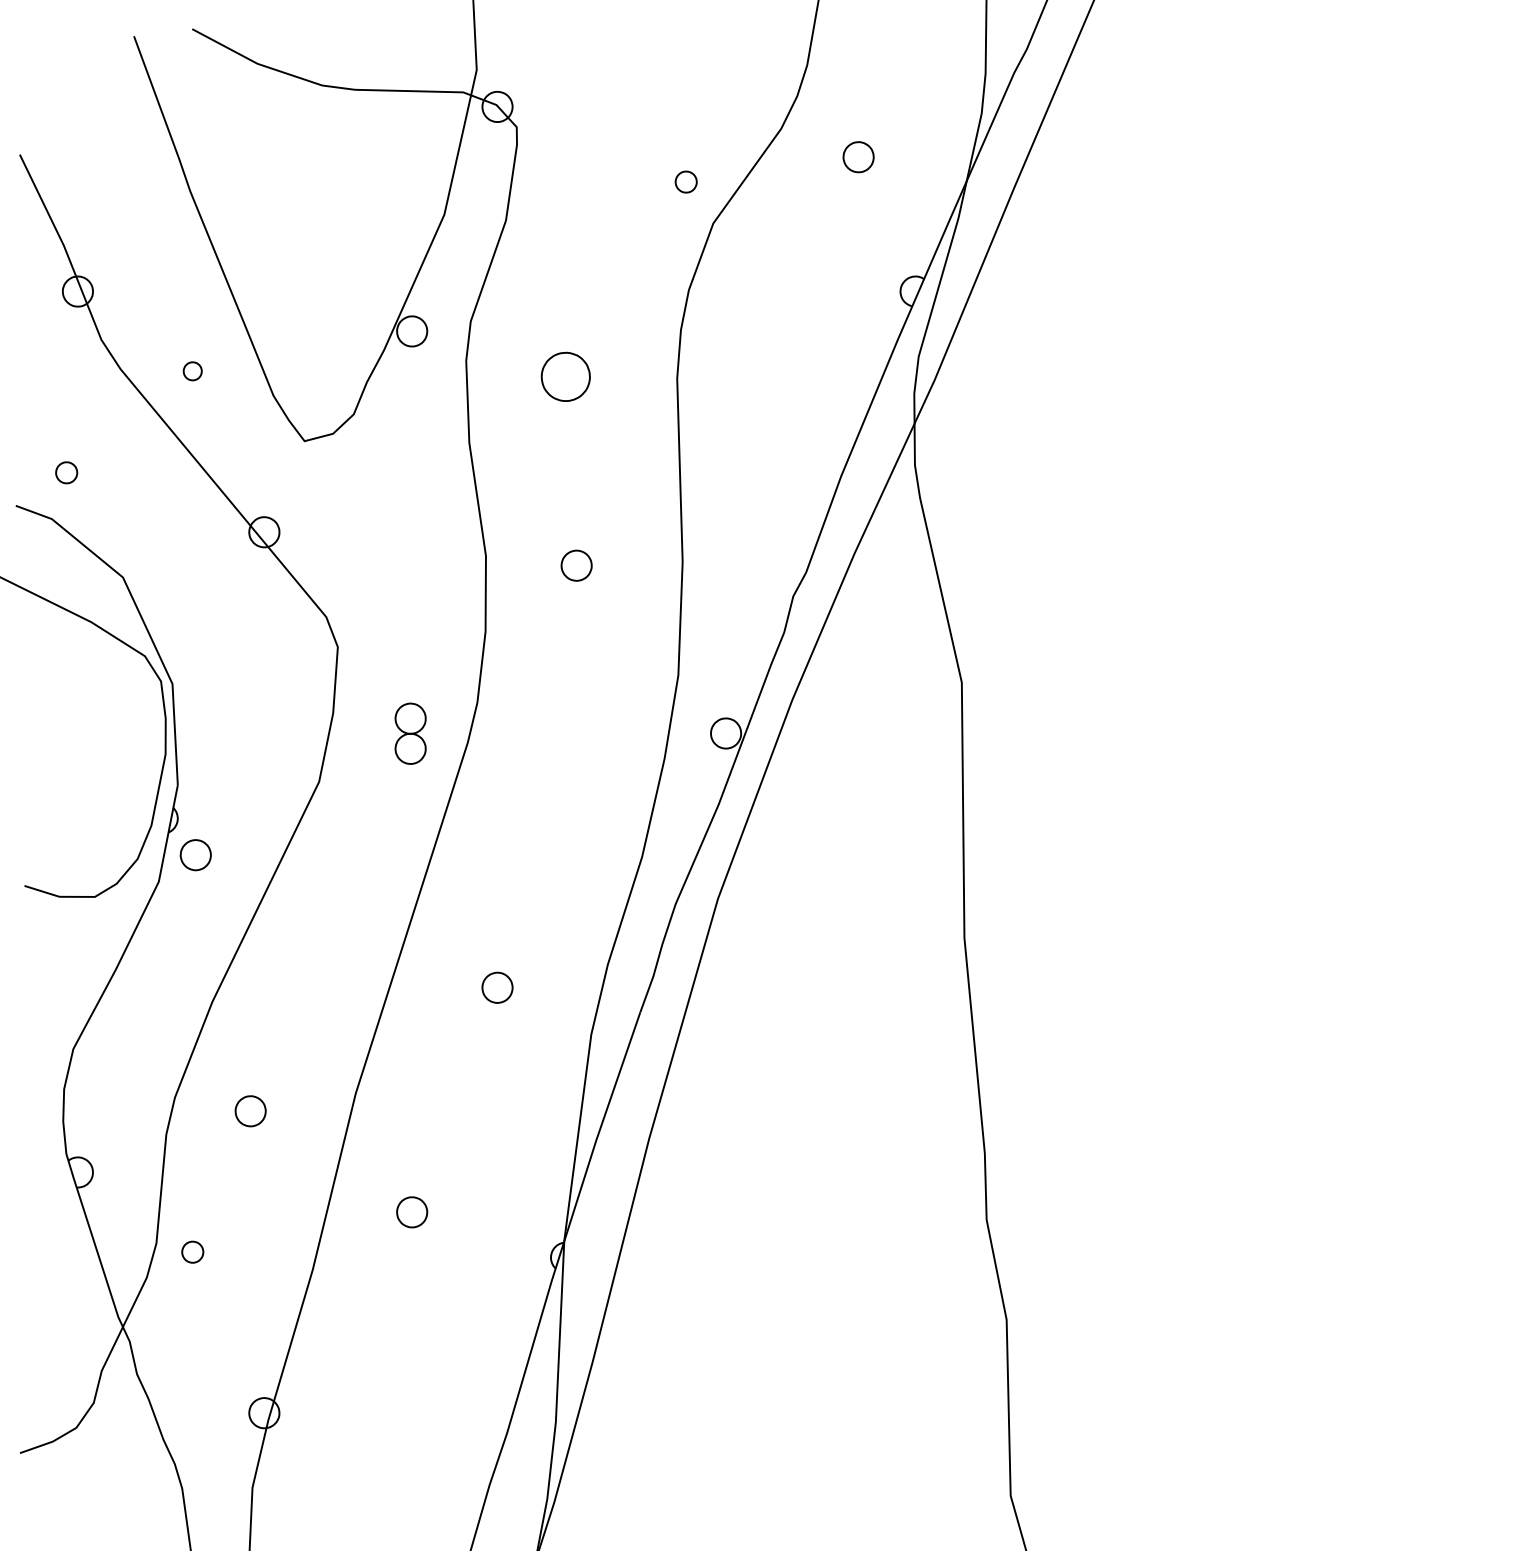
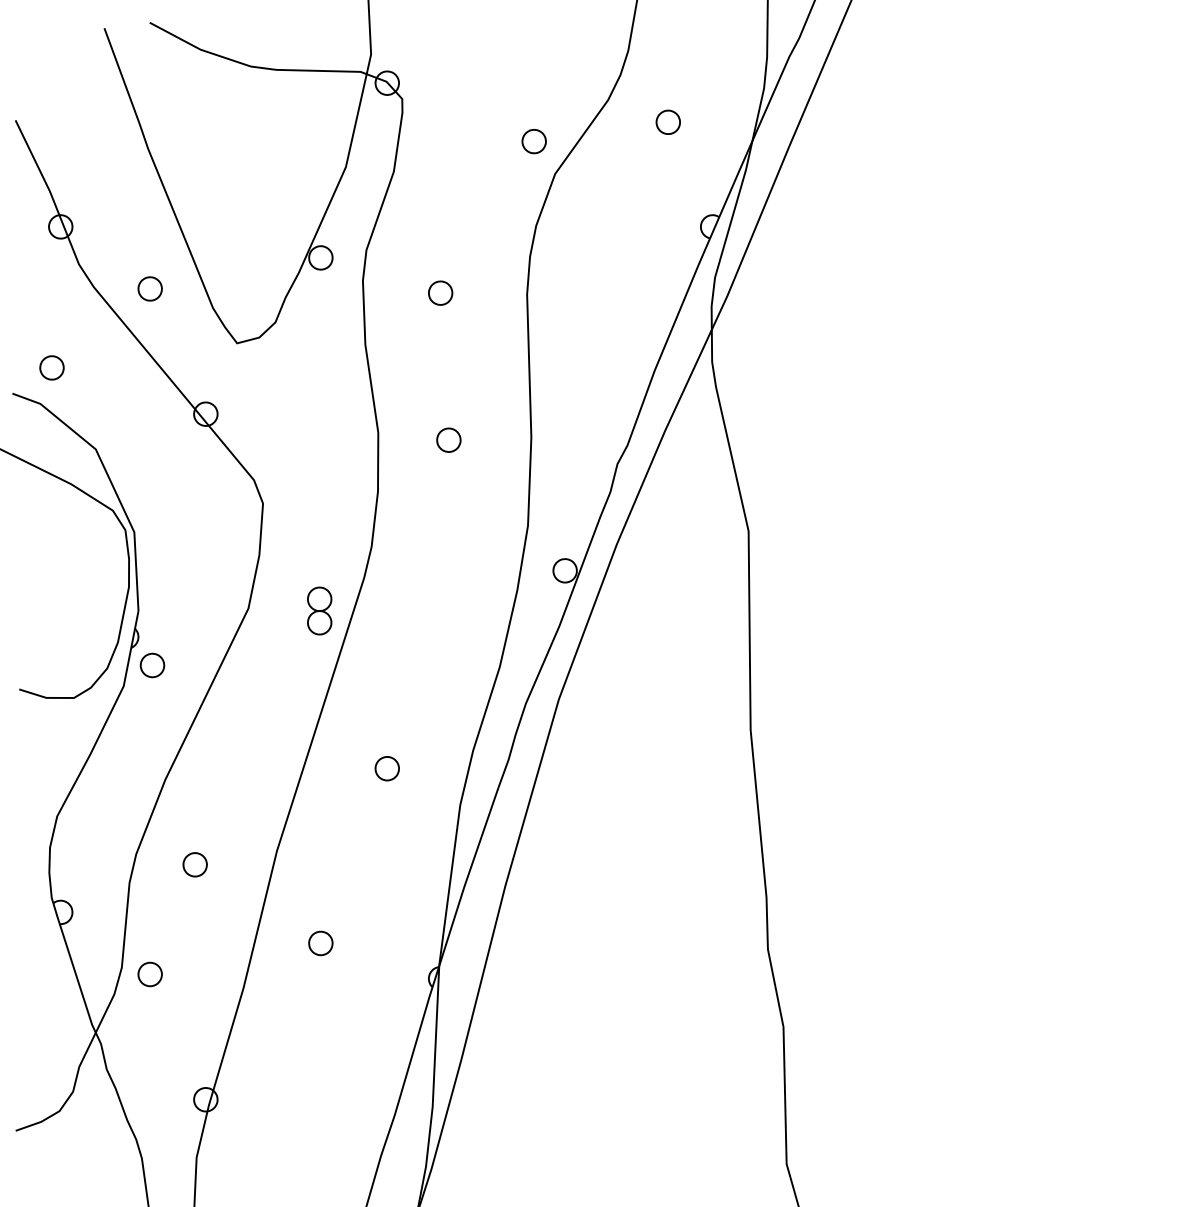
part: (685, 181) -> (533, 141), size x1.43
part: (191, 370) -> (149, 288), size x1.67
part: (565, 375) -> (440, 292), size x0.62
part: (66, 472) -> (51, 367), size x1.43
part: (410, 733) -> (319, 610), moved
part: (191, 1252) -> (149, 974), size x1.43

